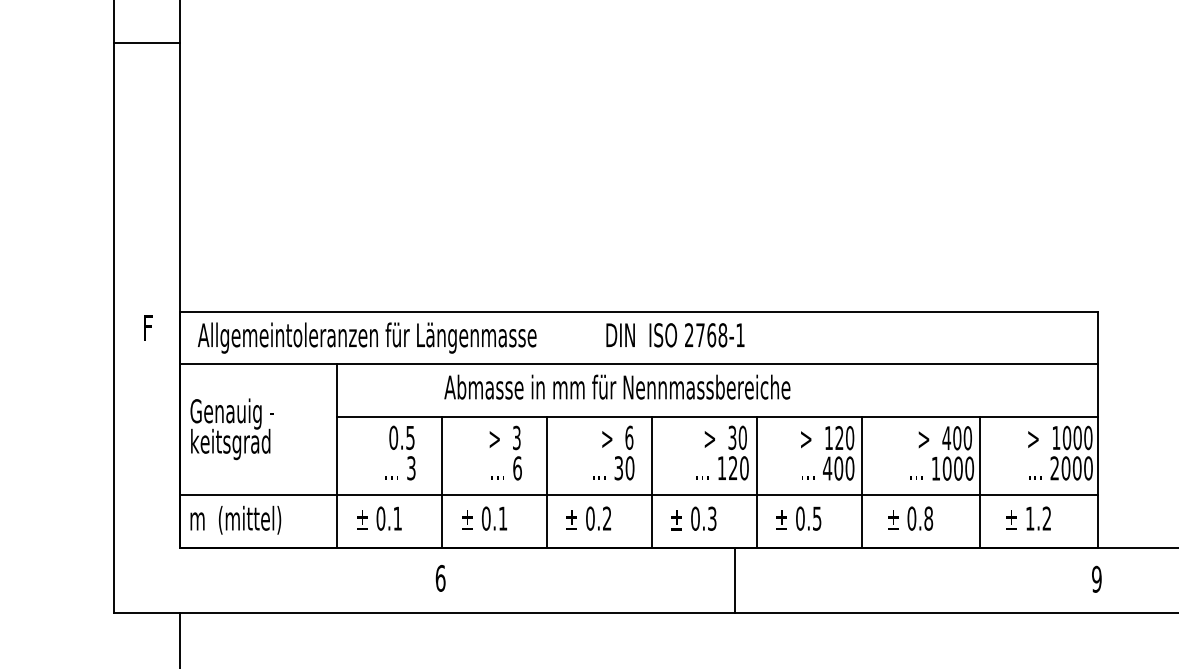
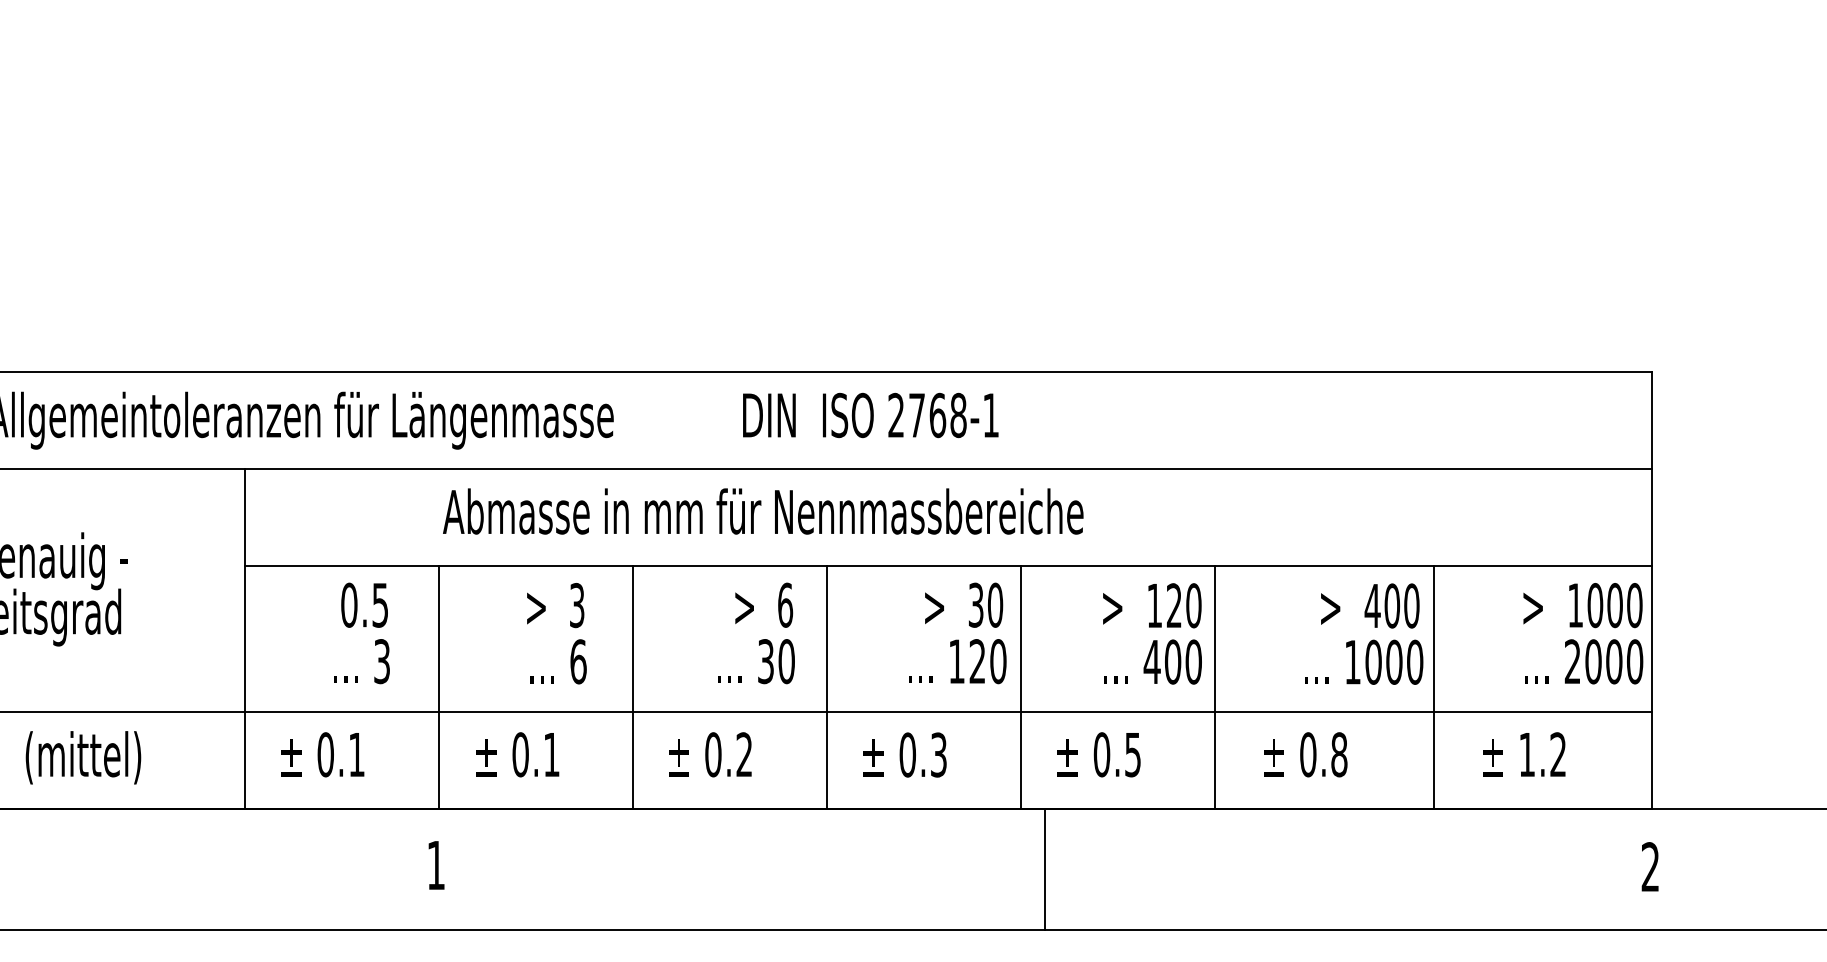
text: (440, 577) -> (435, 863), 6 -> 1
text: (1096, 579) -> (1649, 867), 9 -> 2
line: (734, 580) -> (1044, 869), moved

